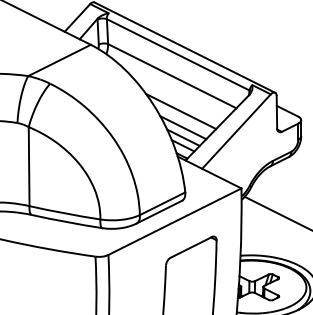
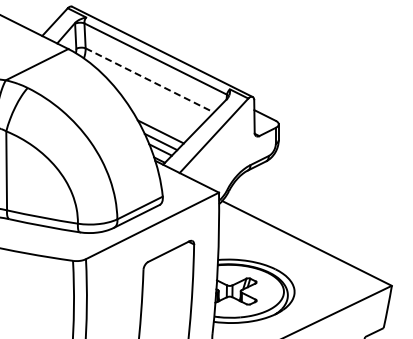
line: (171, 76) -> (149, 80), solid -> dashed
line: (180, 111) -> (158, 115), removed

